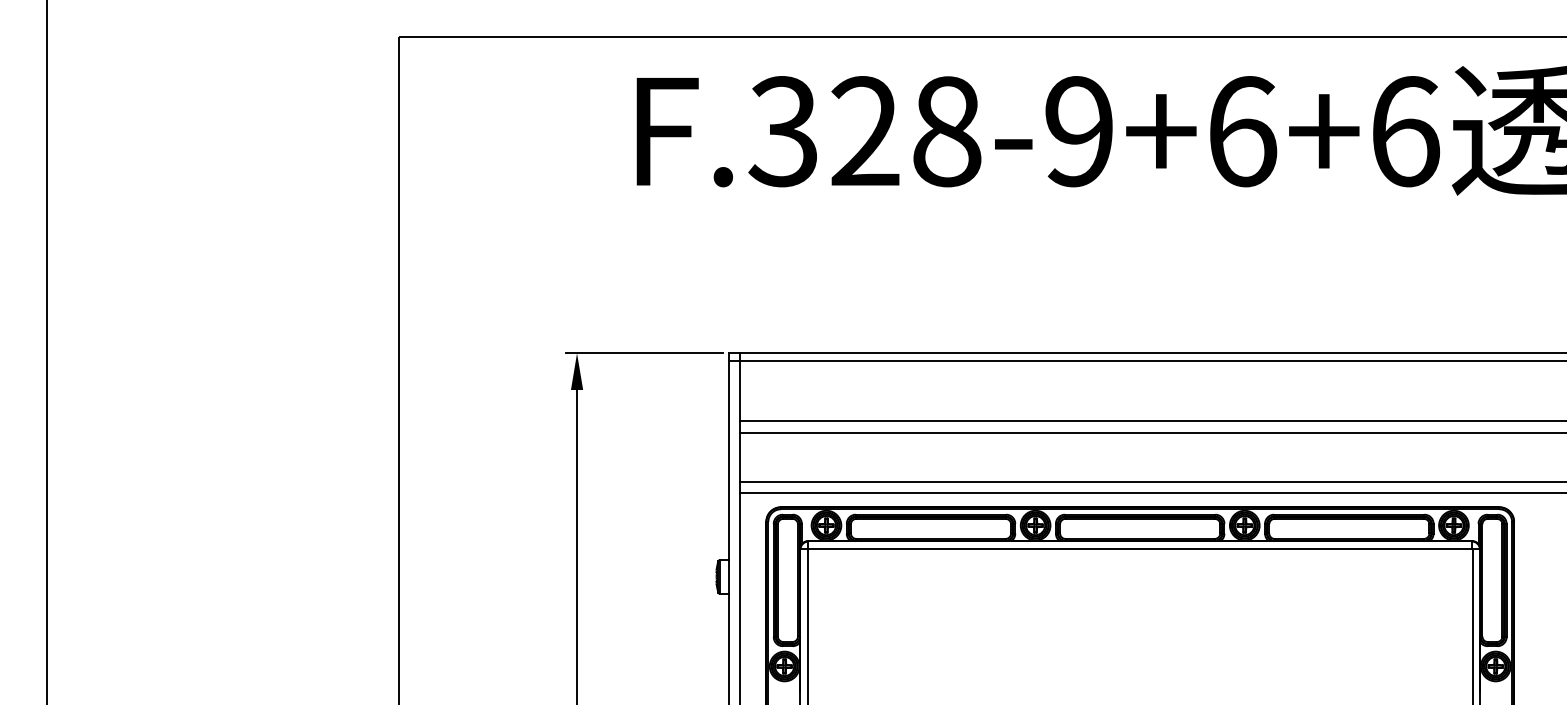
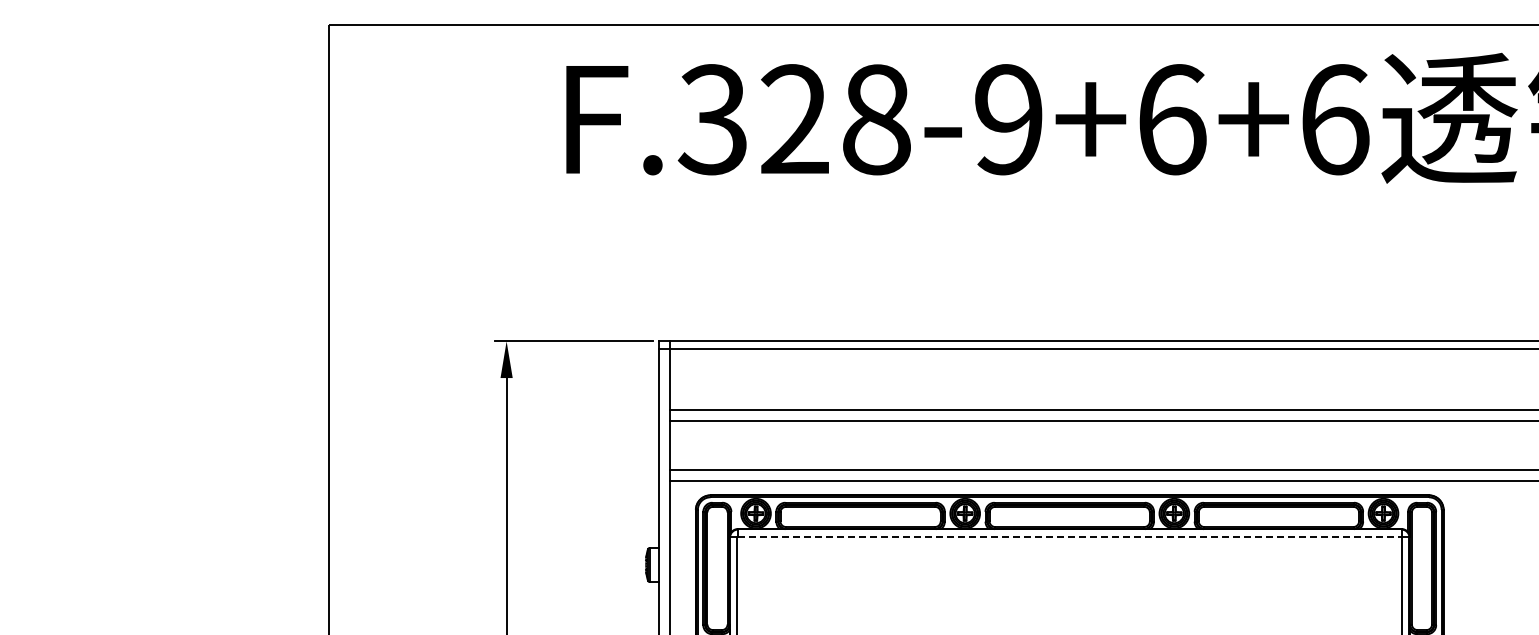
line: (1140, 548) -> (1070, 536), solid -> dashed

